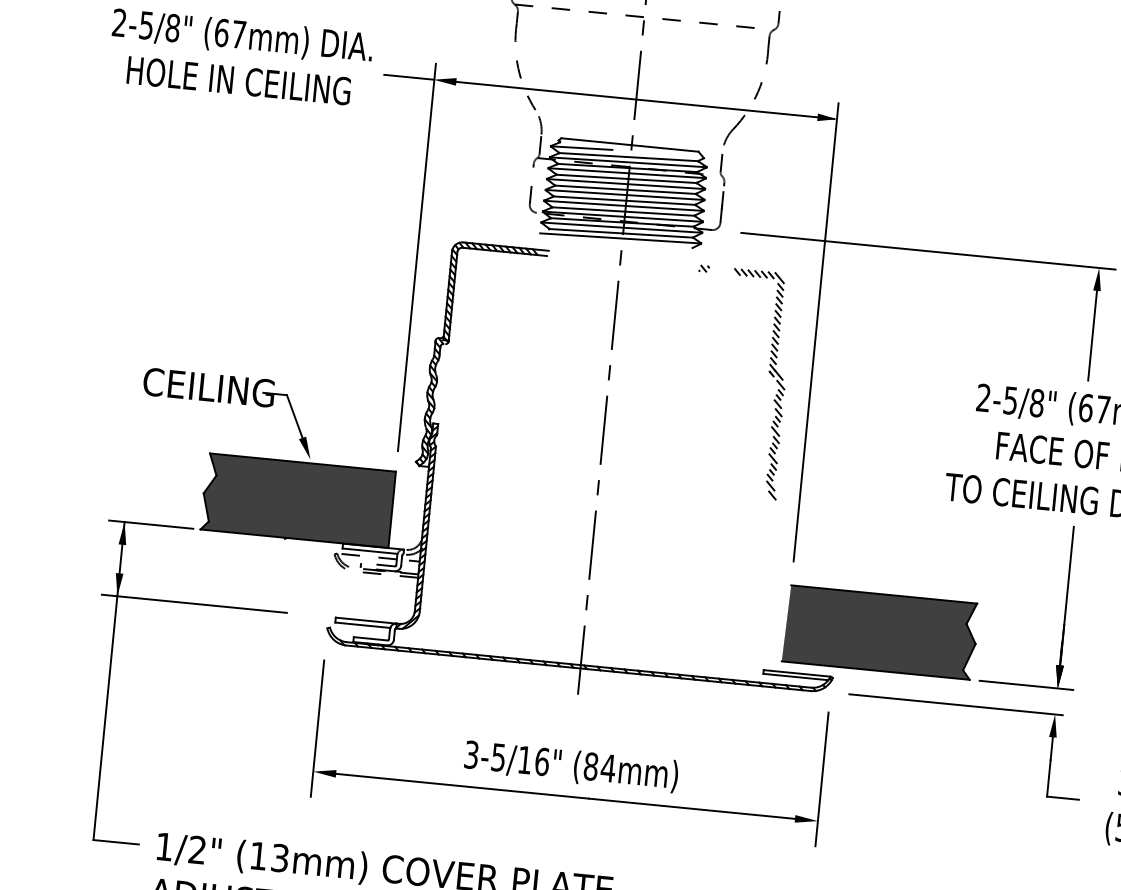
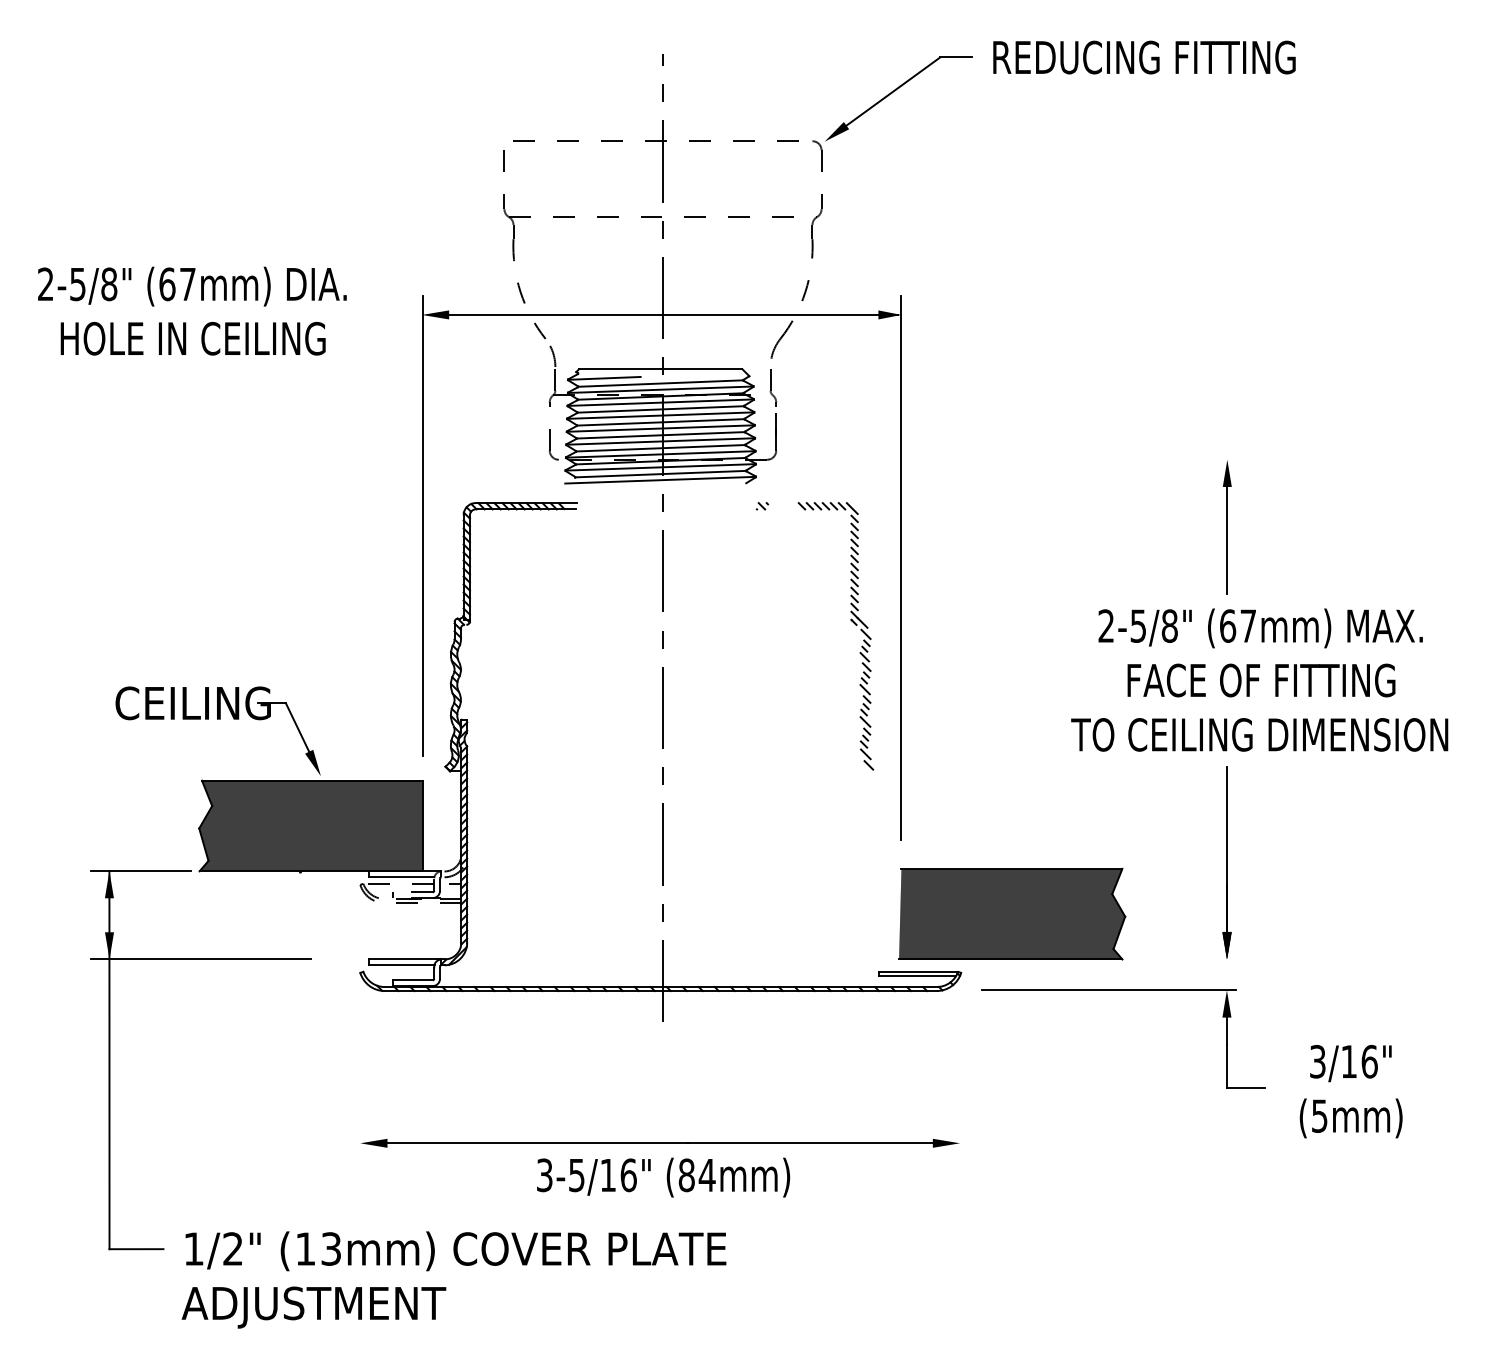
line: (408, 76) -> (392, 314), removed
line: (928, 251) -> (1024, 459), removed
line: (1026, 685) -> (1189, 959), removed
line: (317, 728) -> (360, 1092), removed
text: (571, 766) -> (663, 1177), moved
line: (822, 779) -> (960, 1093), removed

